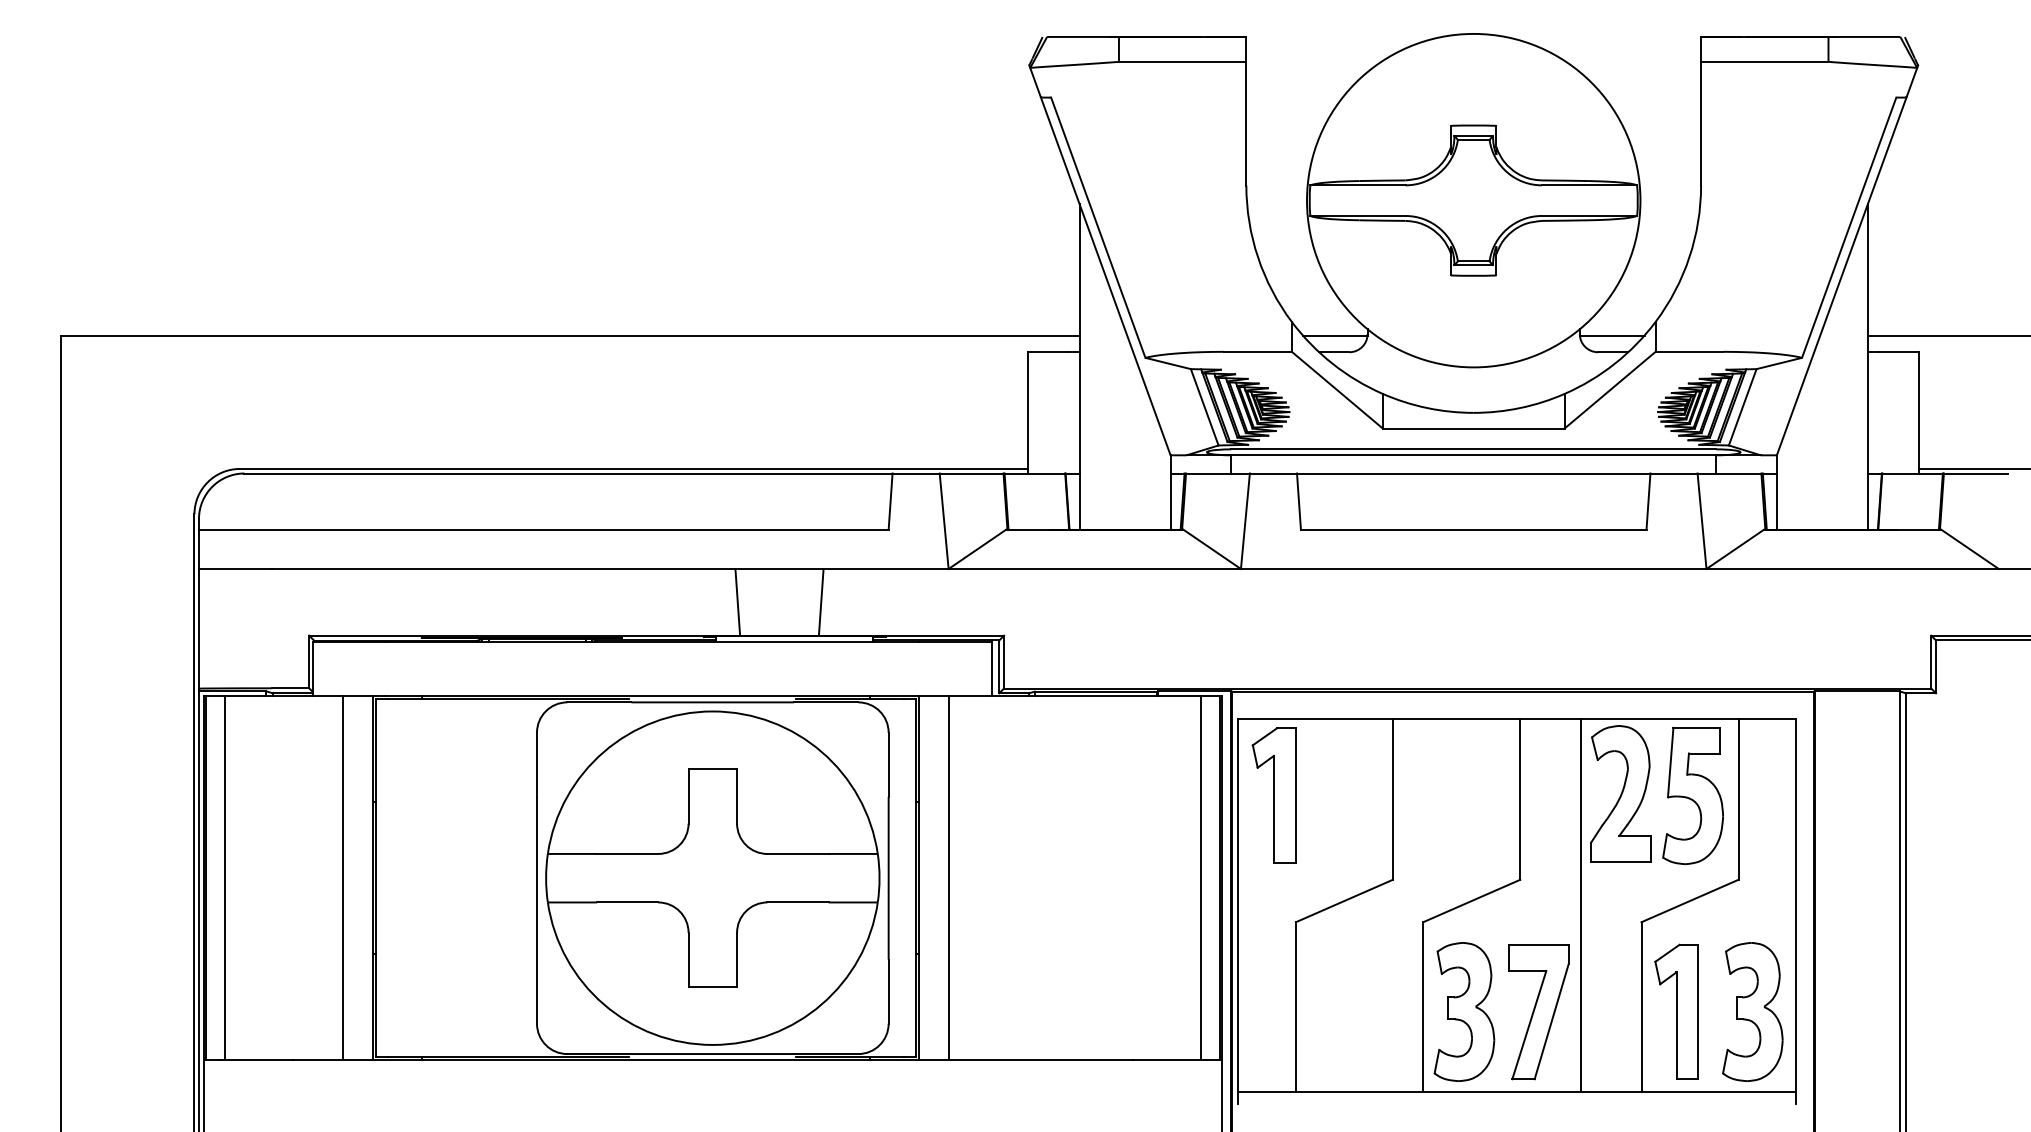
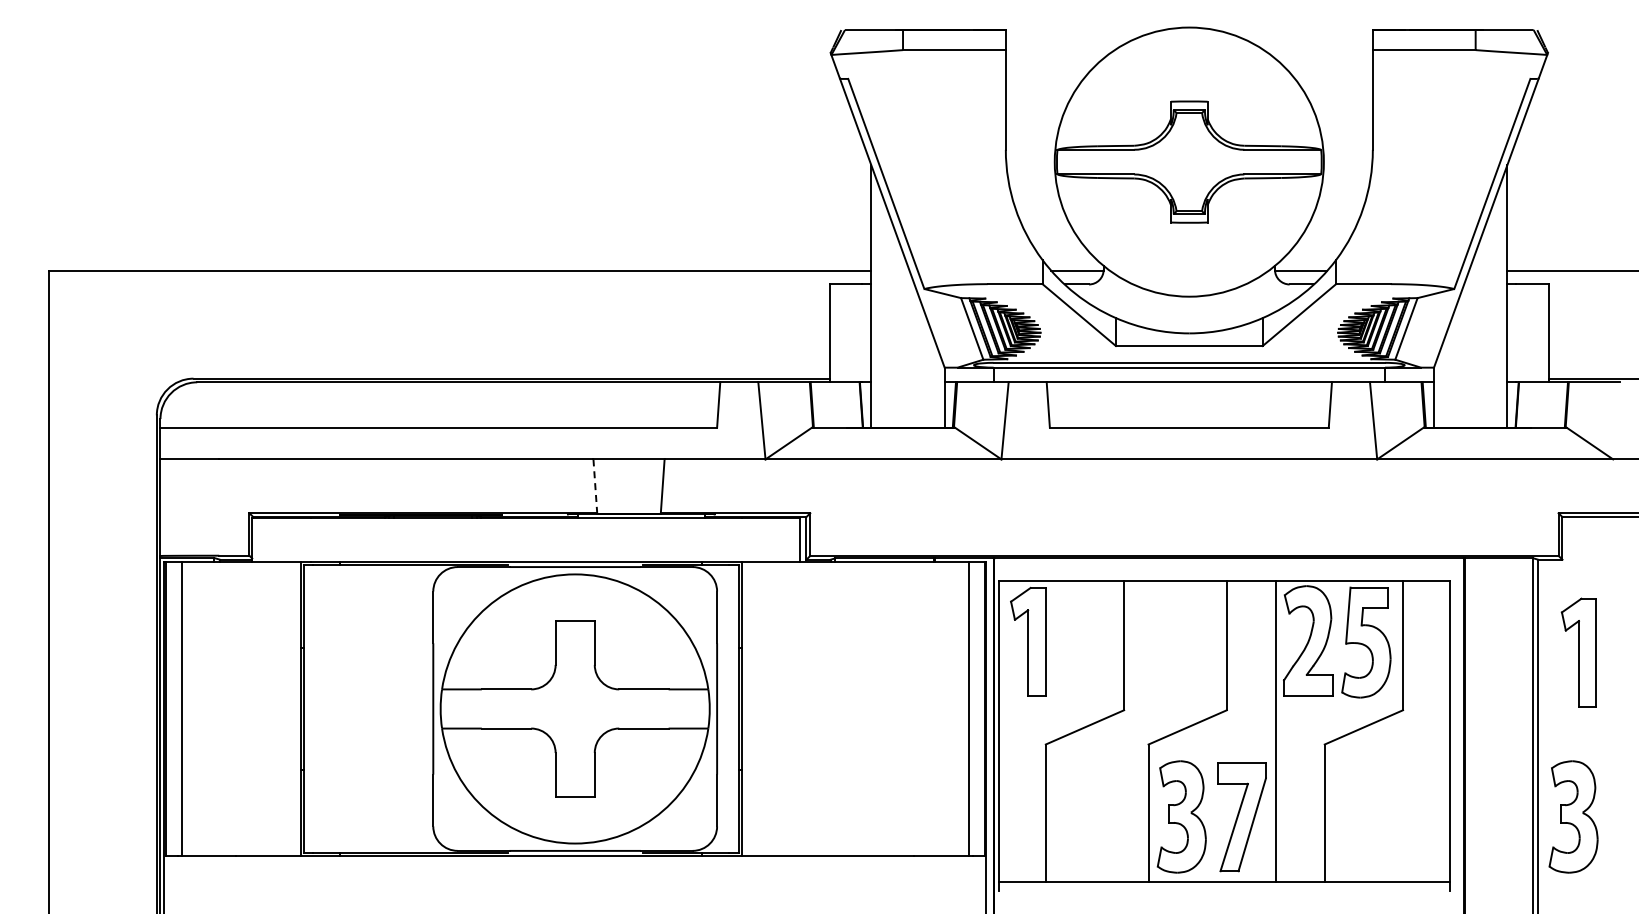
line: (737, 602) -> (595, 486), solid -> dashed
line: (342, 877) -> (276, 708), removed
line: (949, 877) -> (766, 708), removed
part: (1675, 1011) -> (1578, 652), moved
part: (1752, 1011) -> (1573, 816), moved

